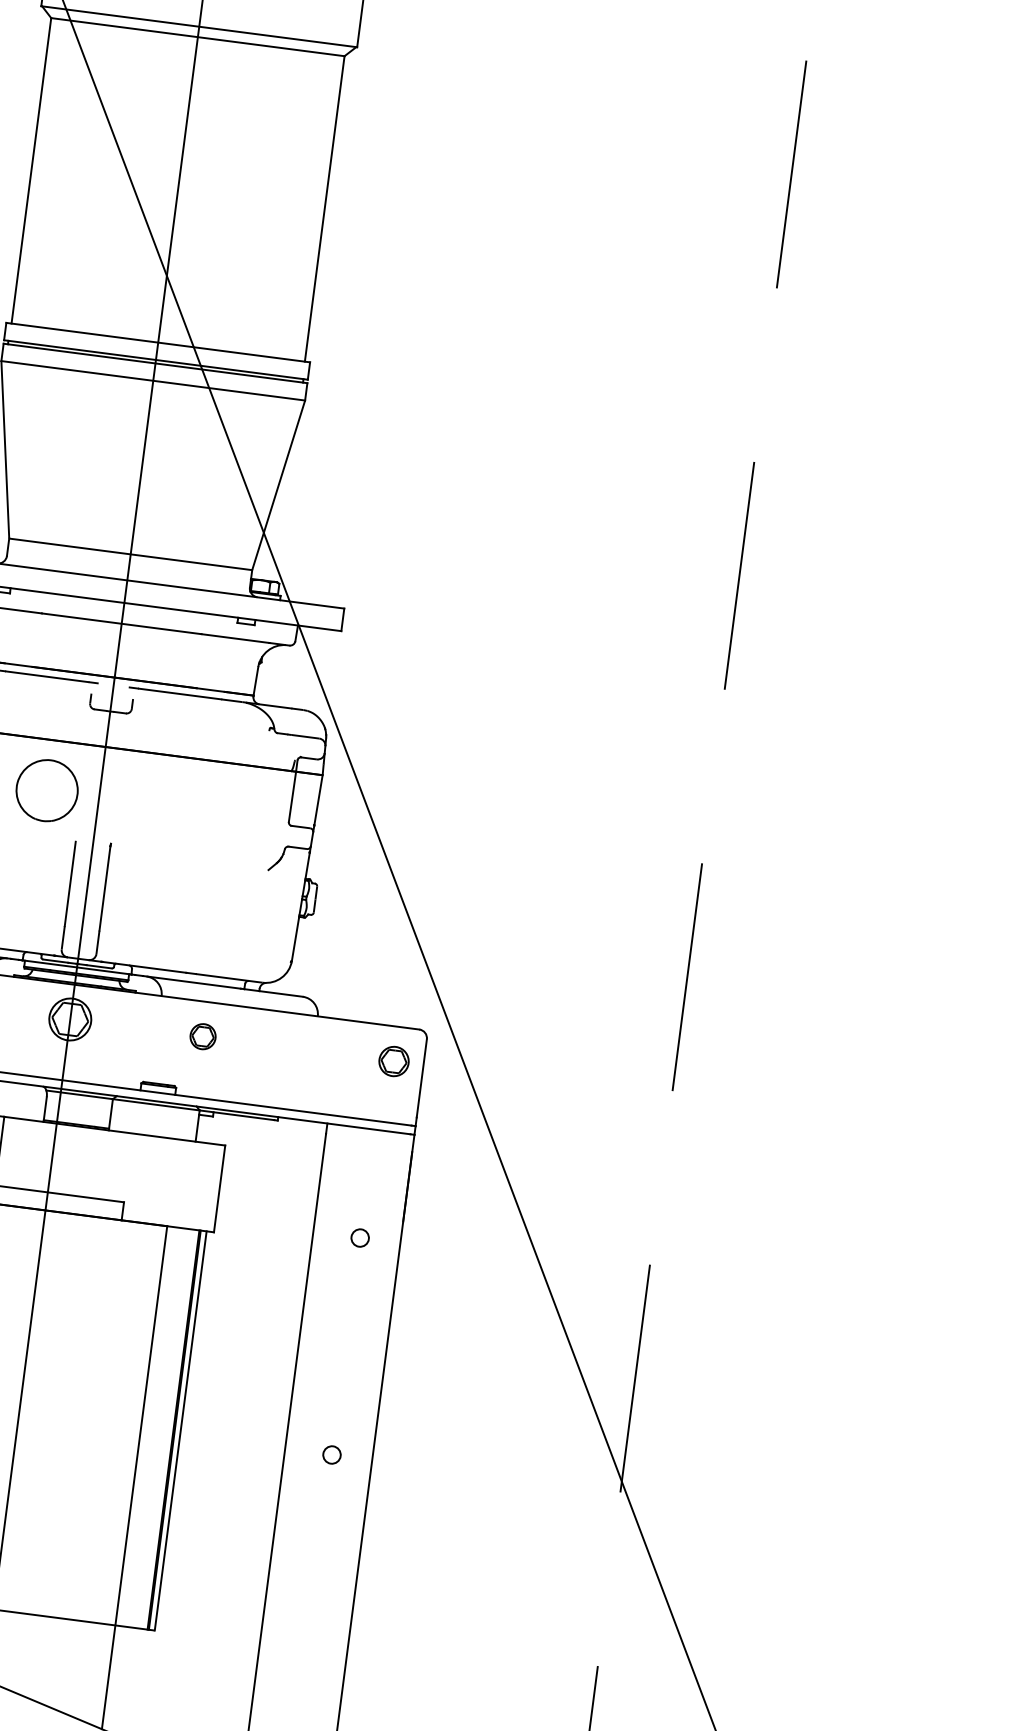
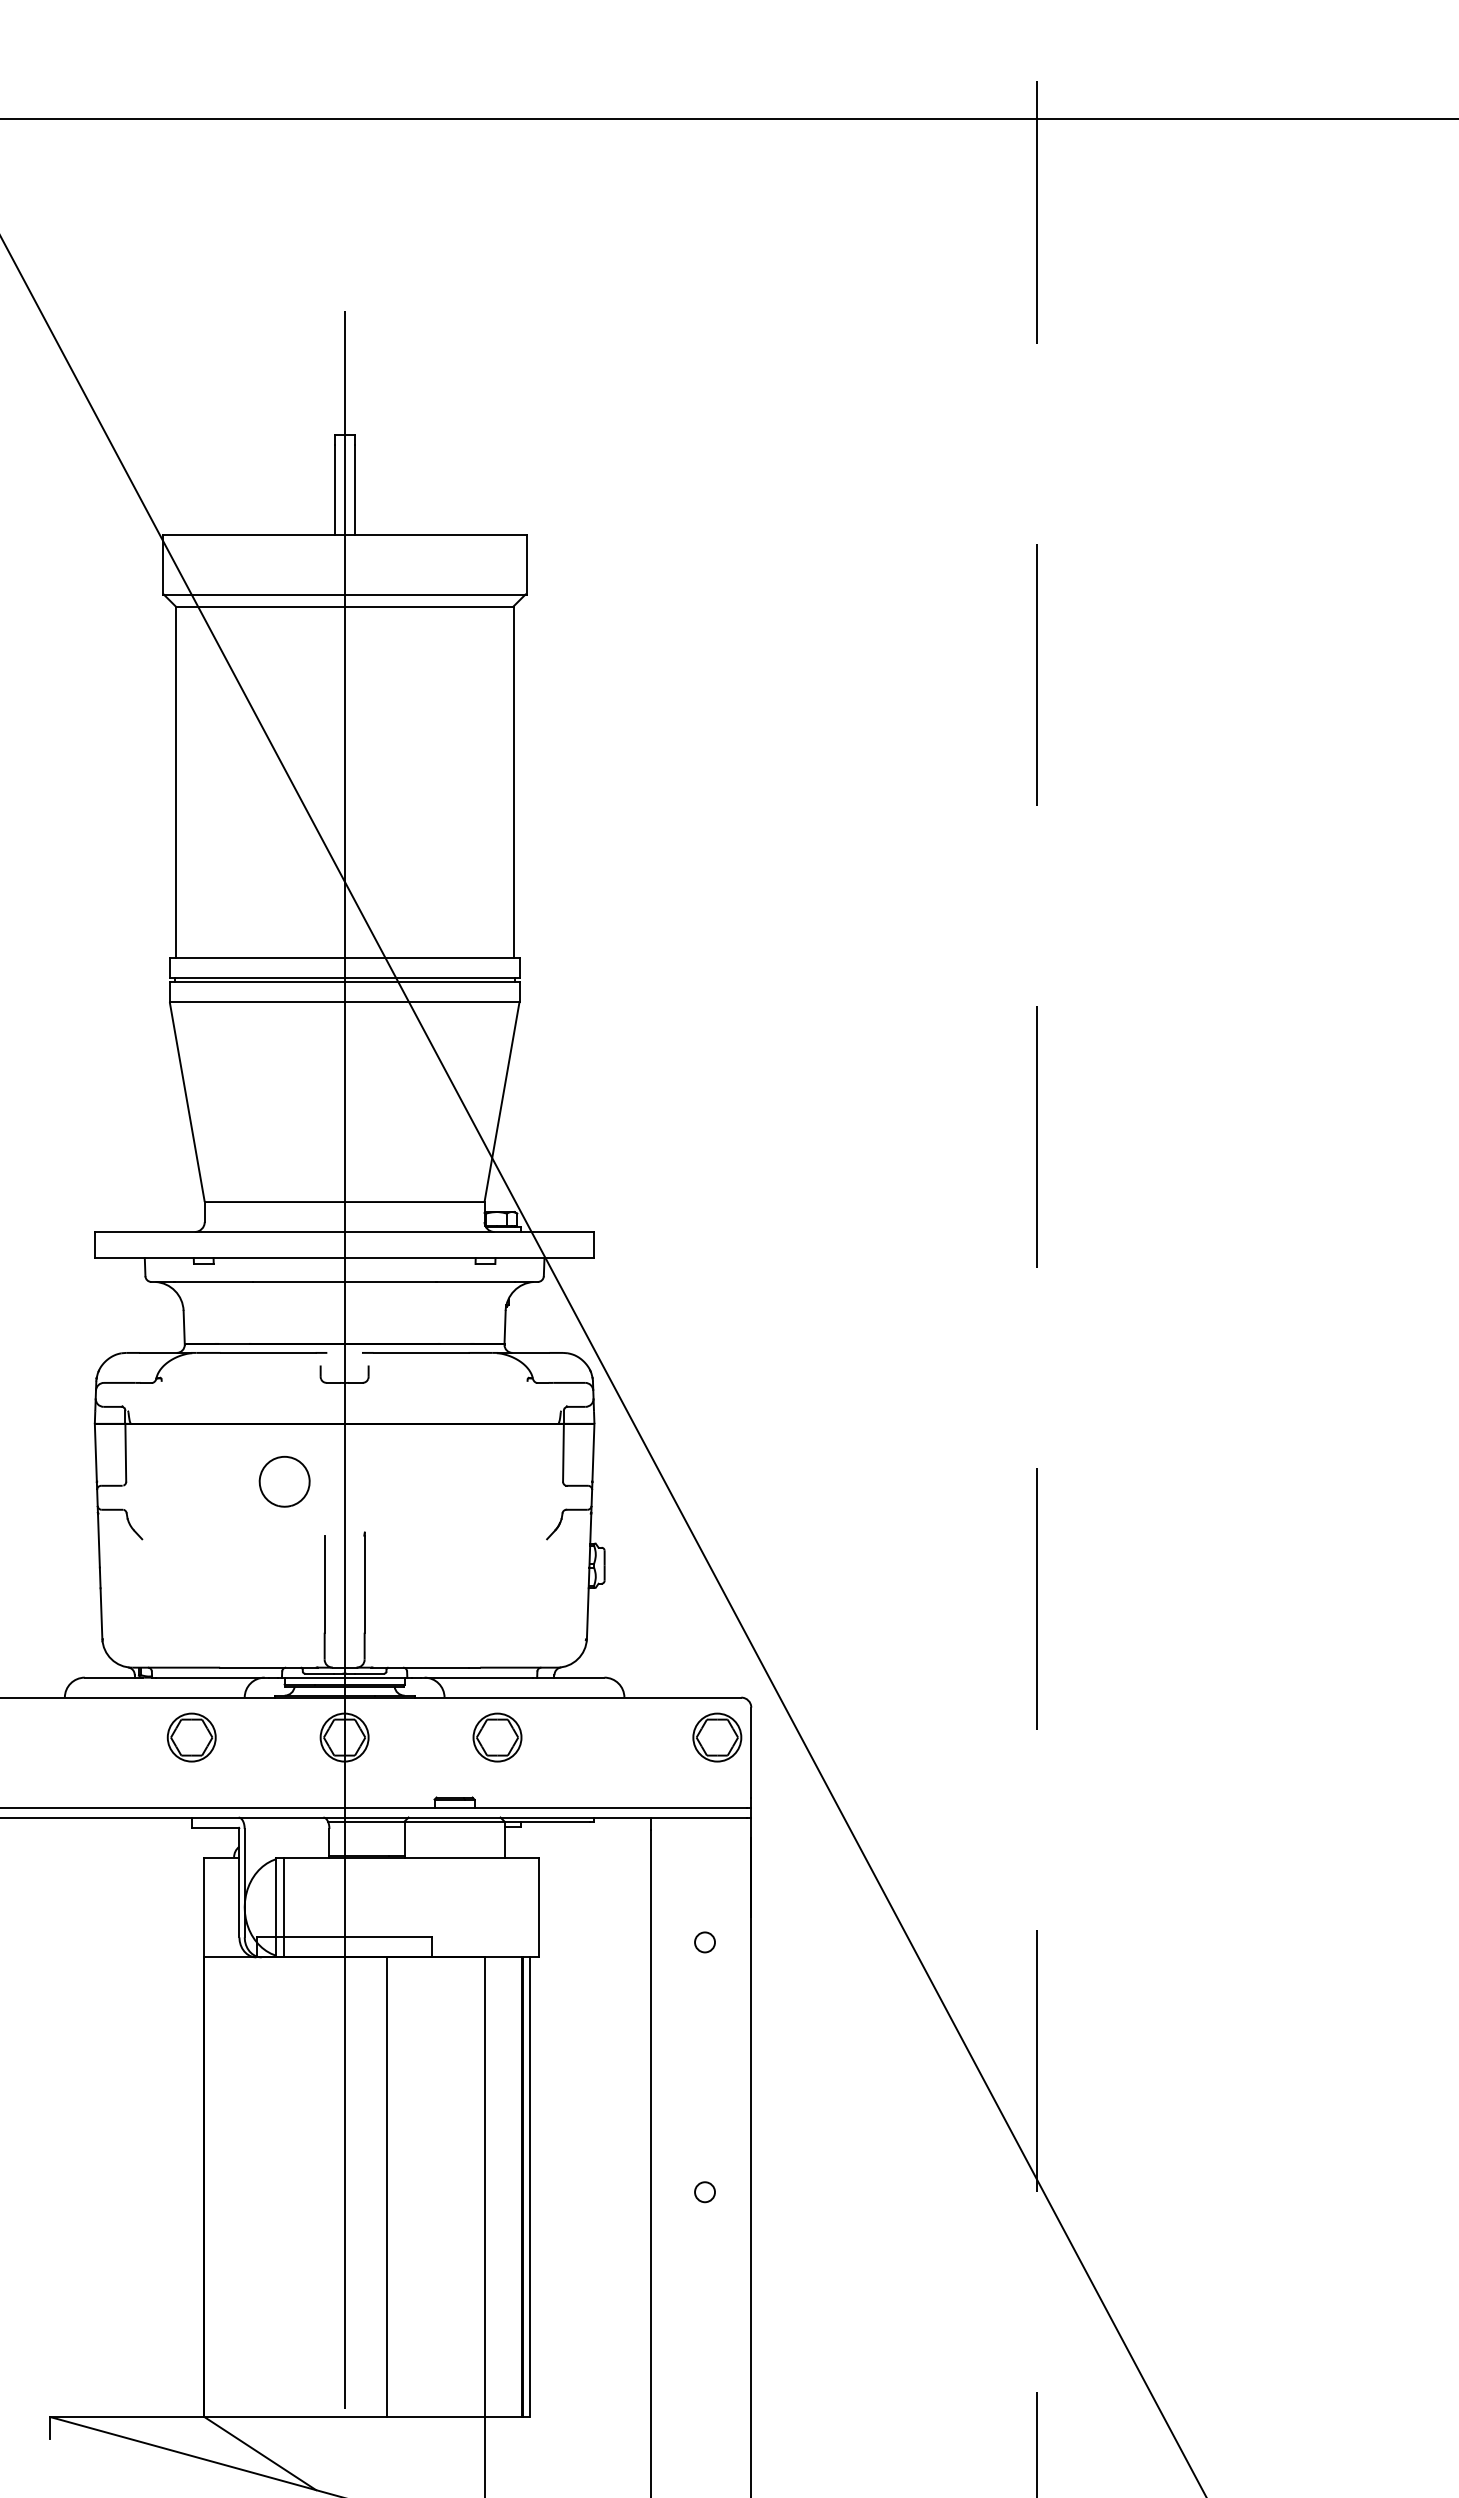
part: (46, 790) -> (284, 1481), size x0.71
part: (203, 1036) -> (497, 1737), size x1.67
part: (394, 1061) -> (717, 1737), size x1.43
line: (56, 1415) -> (387, 2187), added

